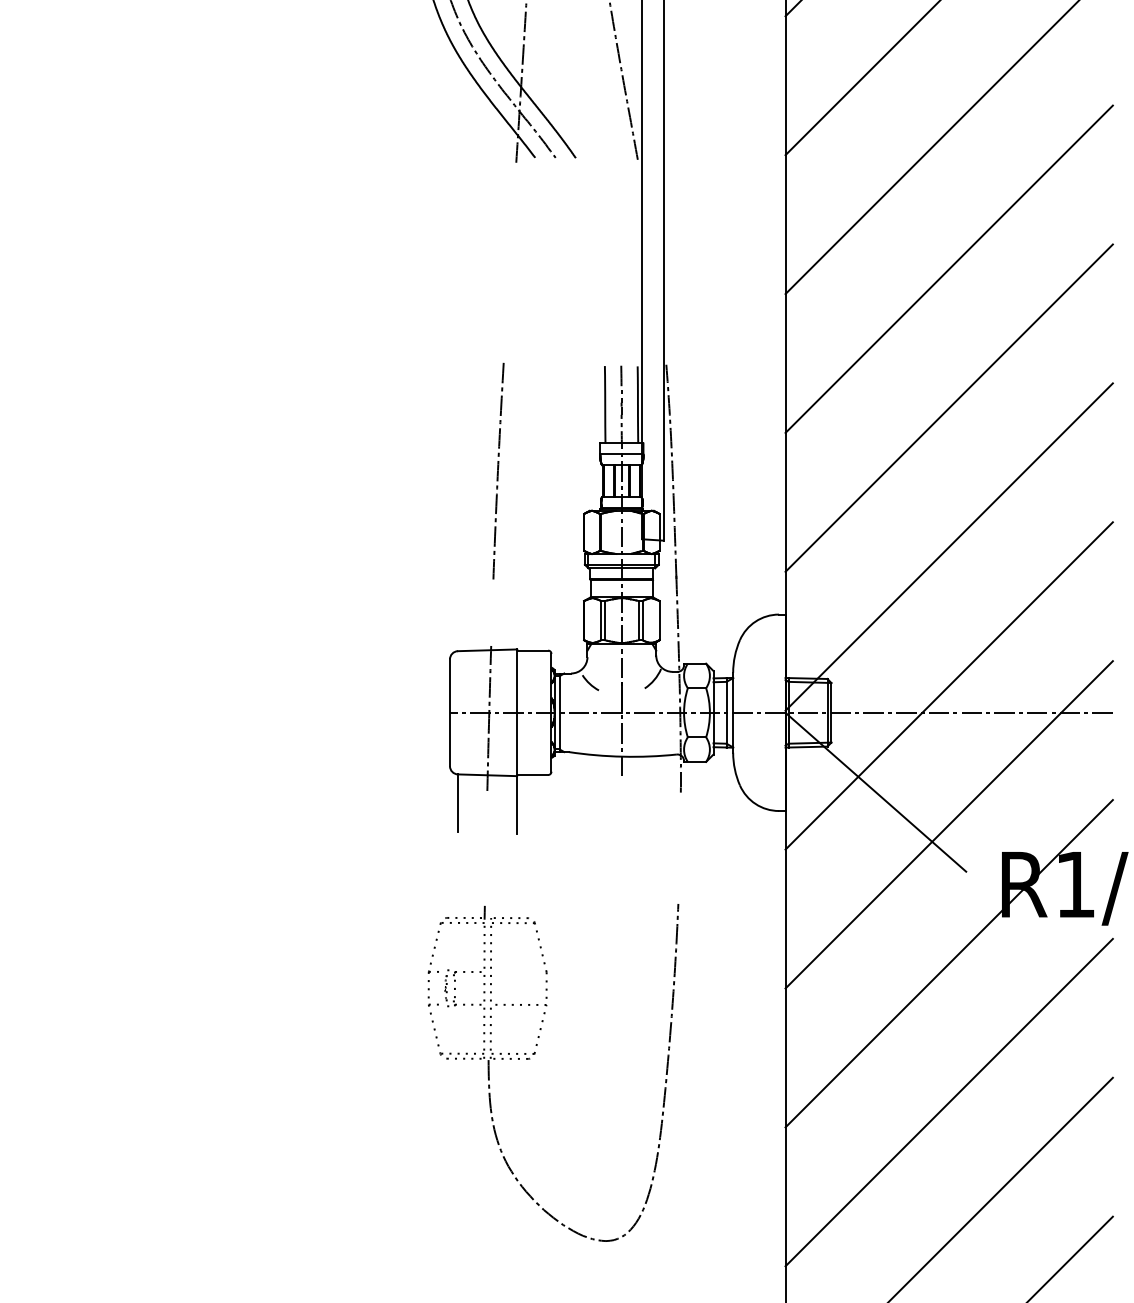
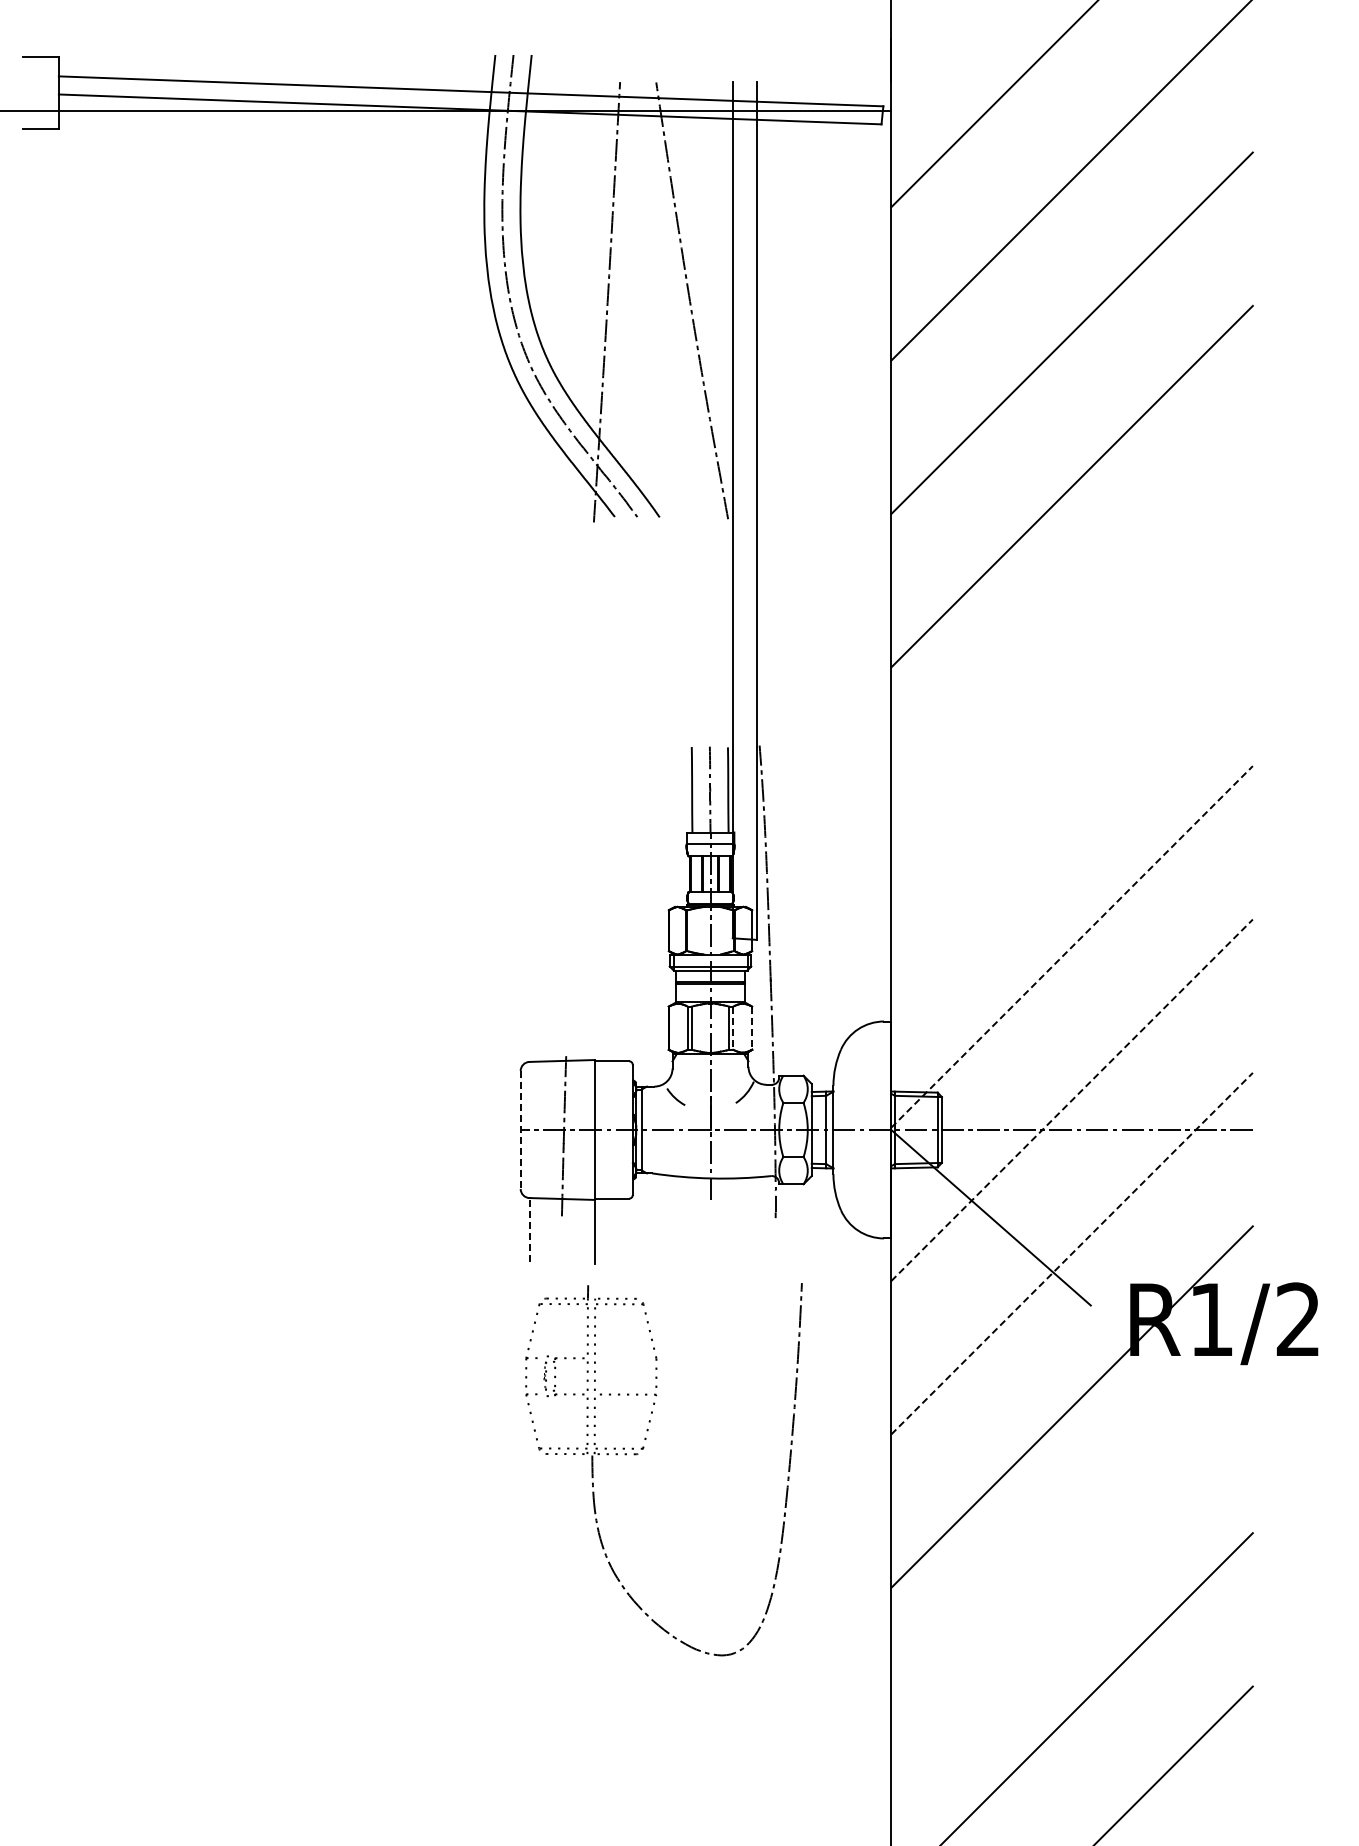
line: (948, 268) -> (1071, 639), removed
line: (948, 408) -> (1071, 793), removed
curve: (497, 470) -> (573, 862), removed
line: (949, 546) -> (1072, 946), solid -> dashed
line: (642, 620) -> (733, 1028), solid -> dashed
line: (659, 620) -> (752, 1028), solid -> dashed
line: (949, 686) -> (1072, 1100), solid -> dashed
line: (449, 713) -> (520, 1130), solid -> dashed
line: (457, 803) -> (529, 1230), solid -> dashed
line: (949, 824) -> (1072, 1253), solid -> dashed
part: (534, 1054) -> (643, 1449), moved
line: (948, 1102) -> (1071, 1560), removed

